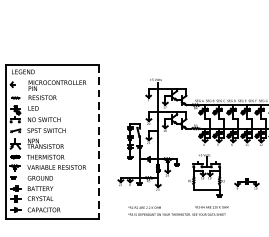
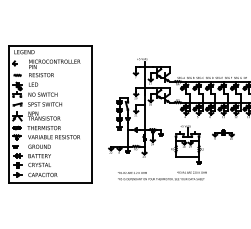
line: (98, 141) -> (91, 114), dashed -> solid
part: (247, 183) -> (223, 134), moved

